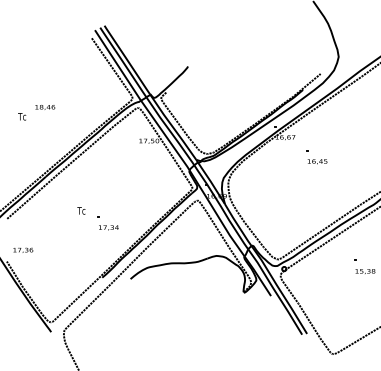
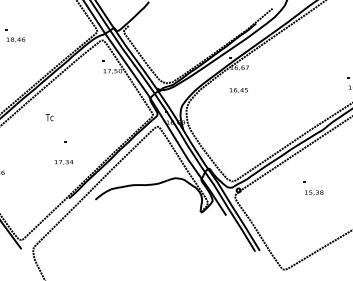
text: (317, 161) -> (238, 90), moved
text: (81, 210) -> (49, 117), moved
text: (108, 227) -> (63, 161), moved

